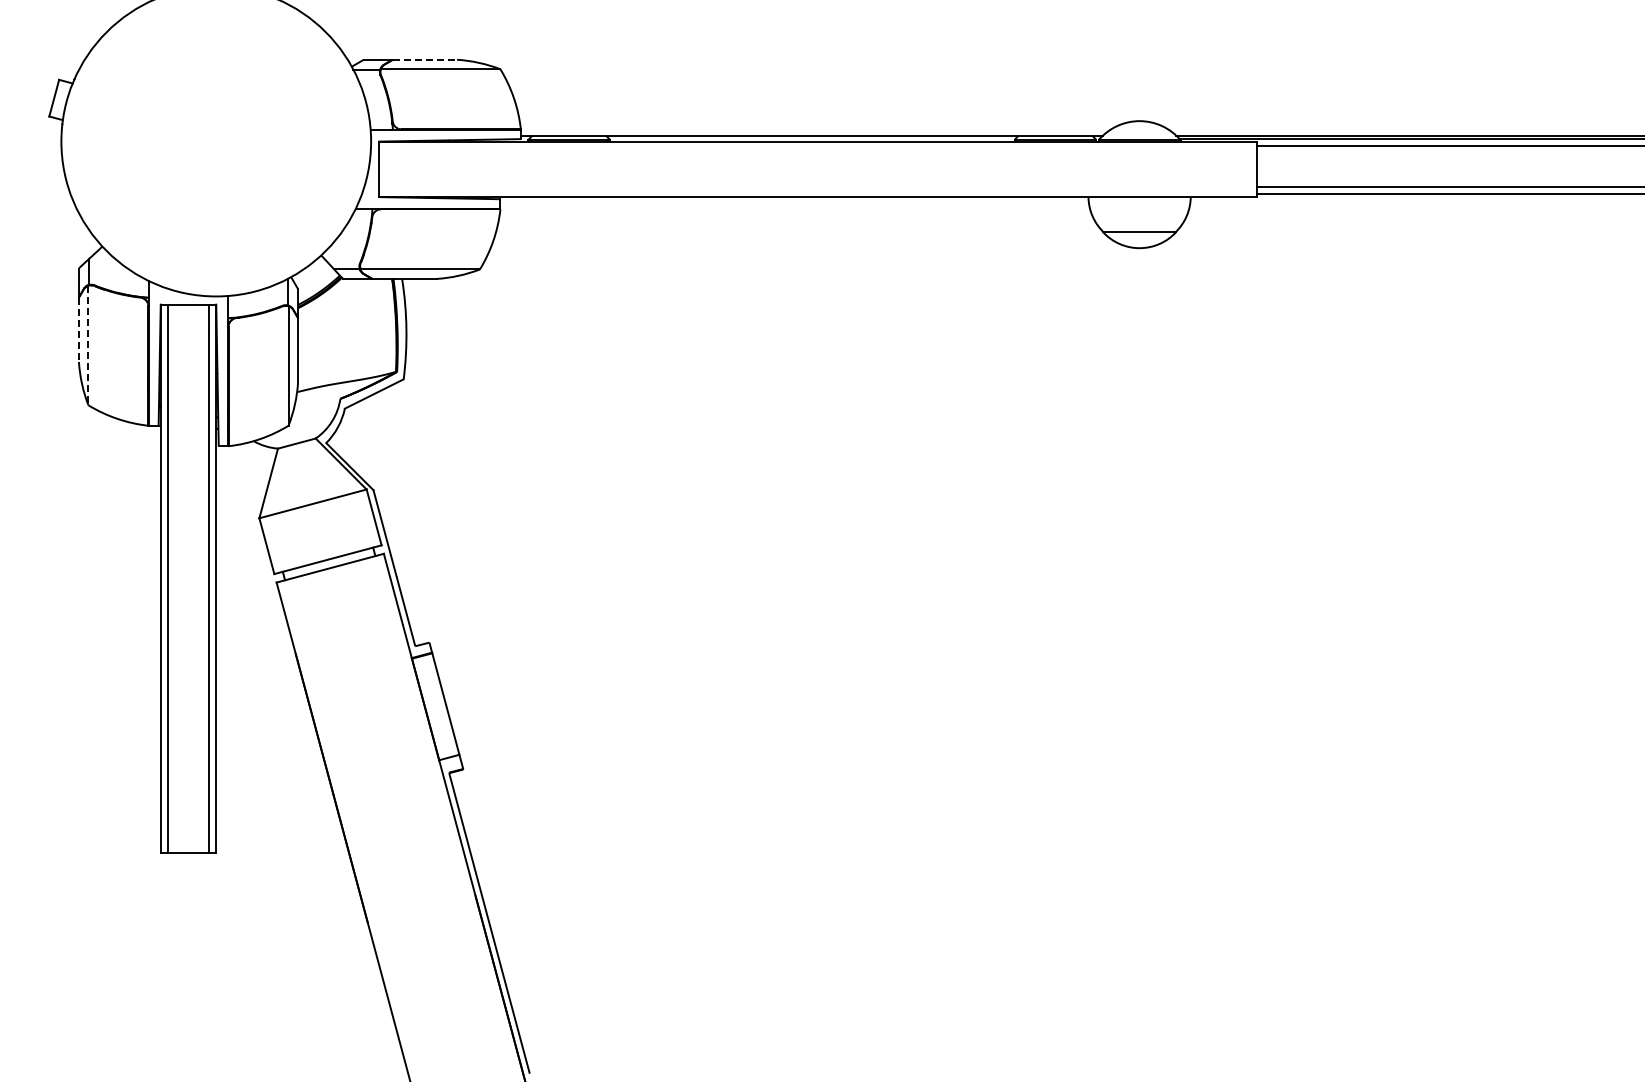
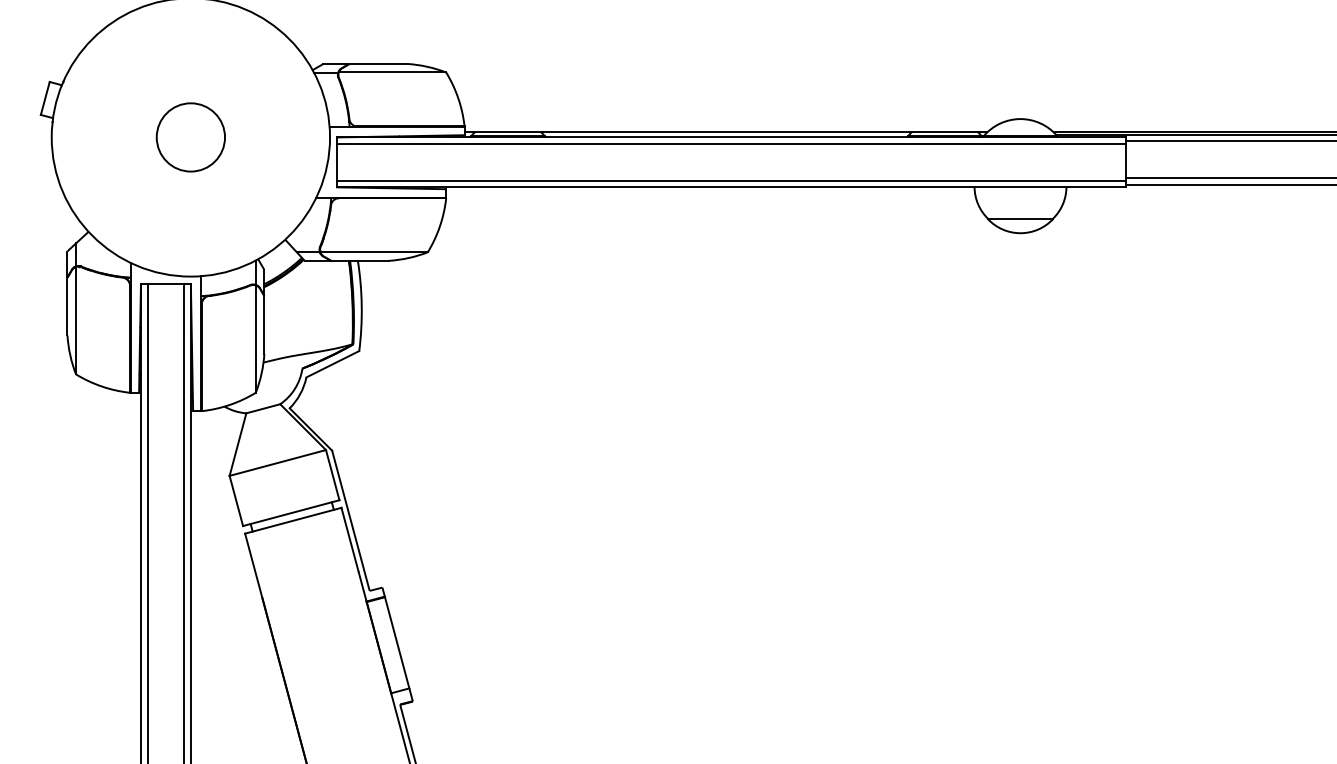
line: (425, 59) -> (378, 63), dashed -> solid
circle: (216, 141) -> (191, 137), added
line: (817, 148) -> (731, 143), added
line: (817, 189) -> (731, 180), added
line: (78, 330) -> (67, 307), dashed -> solid
line: (88, 345) -> (76, 320), dashed -> solid

